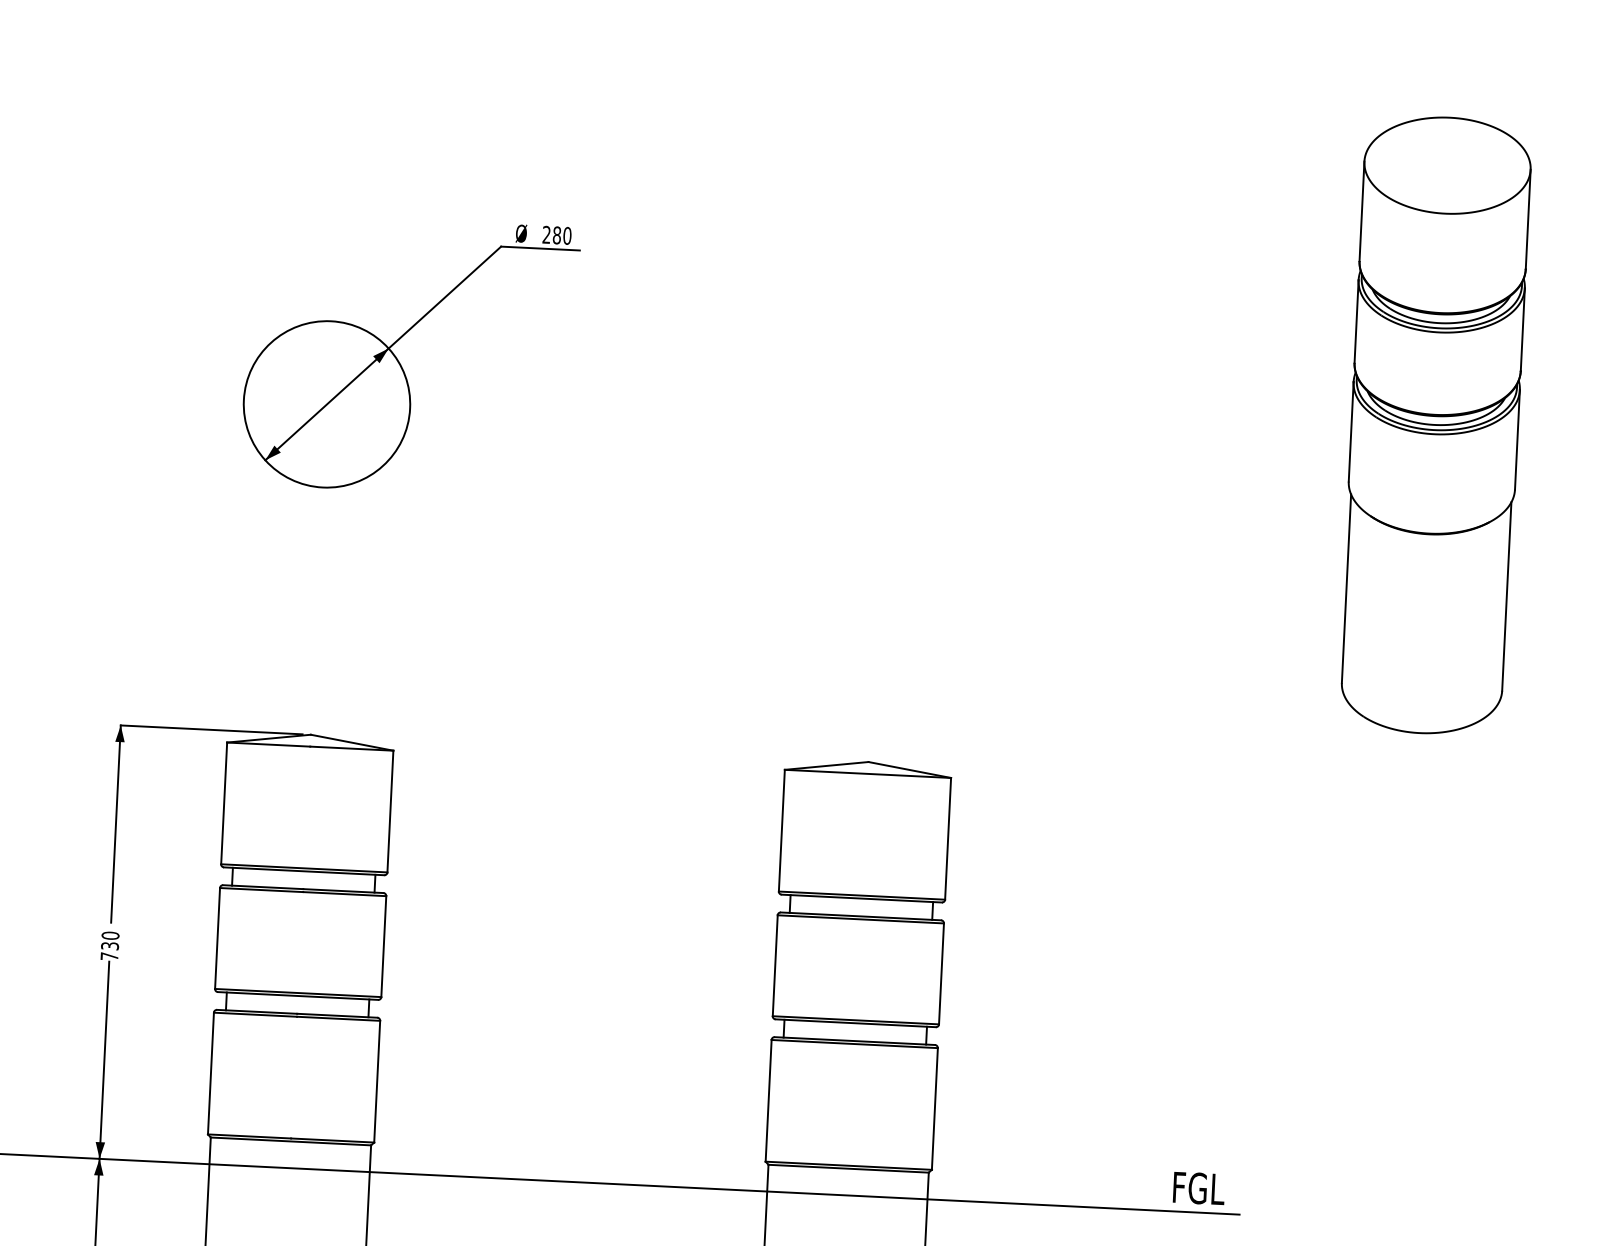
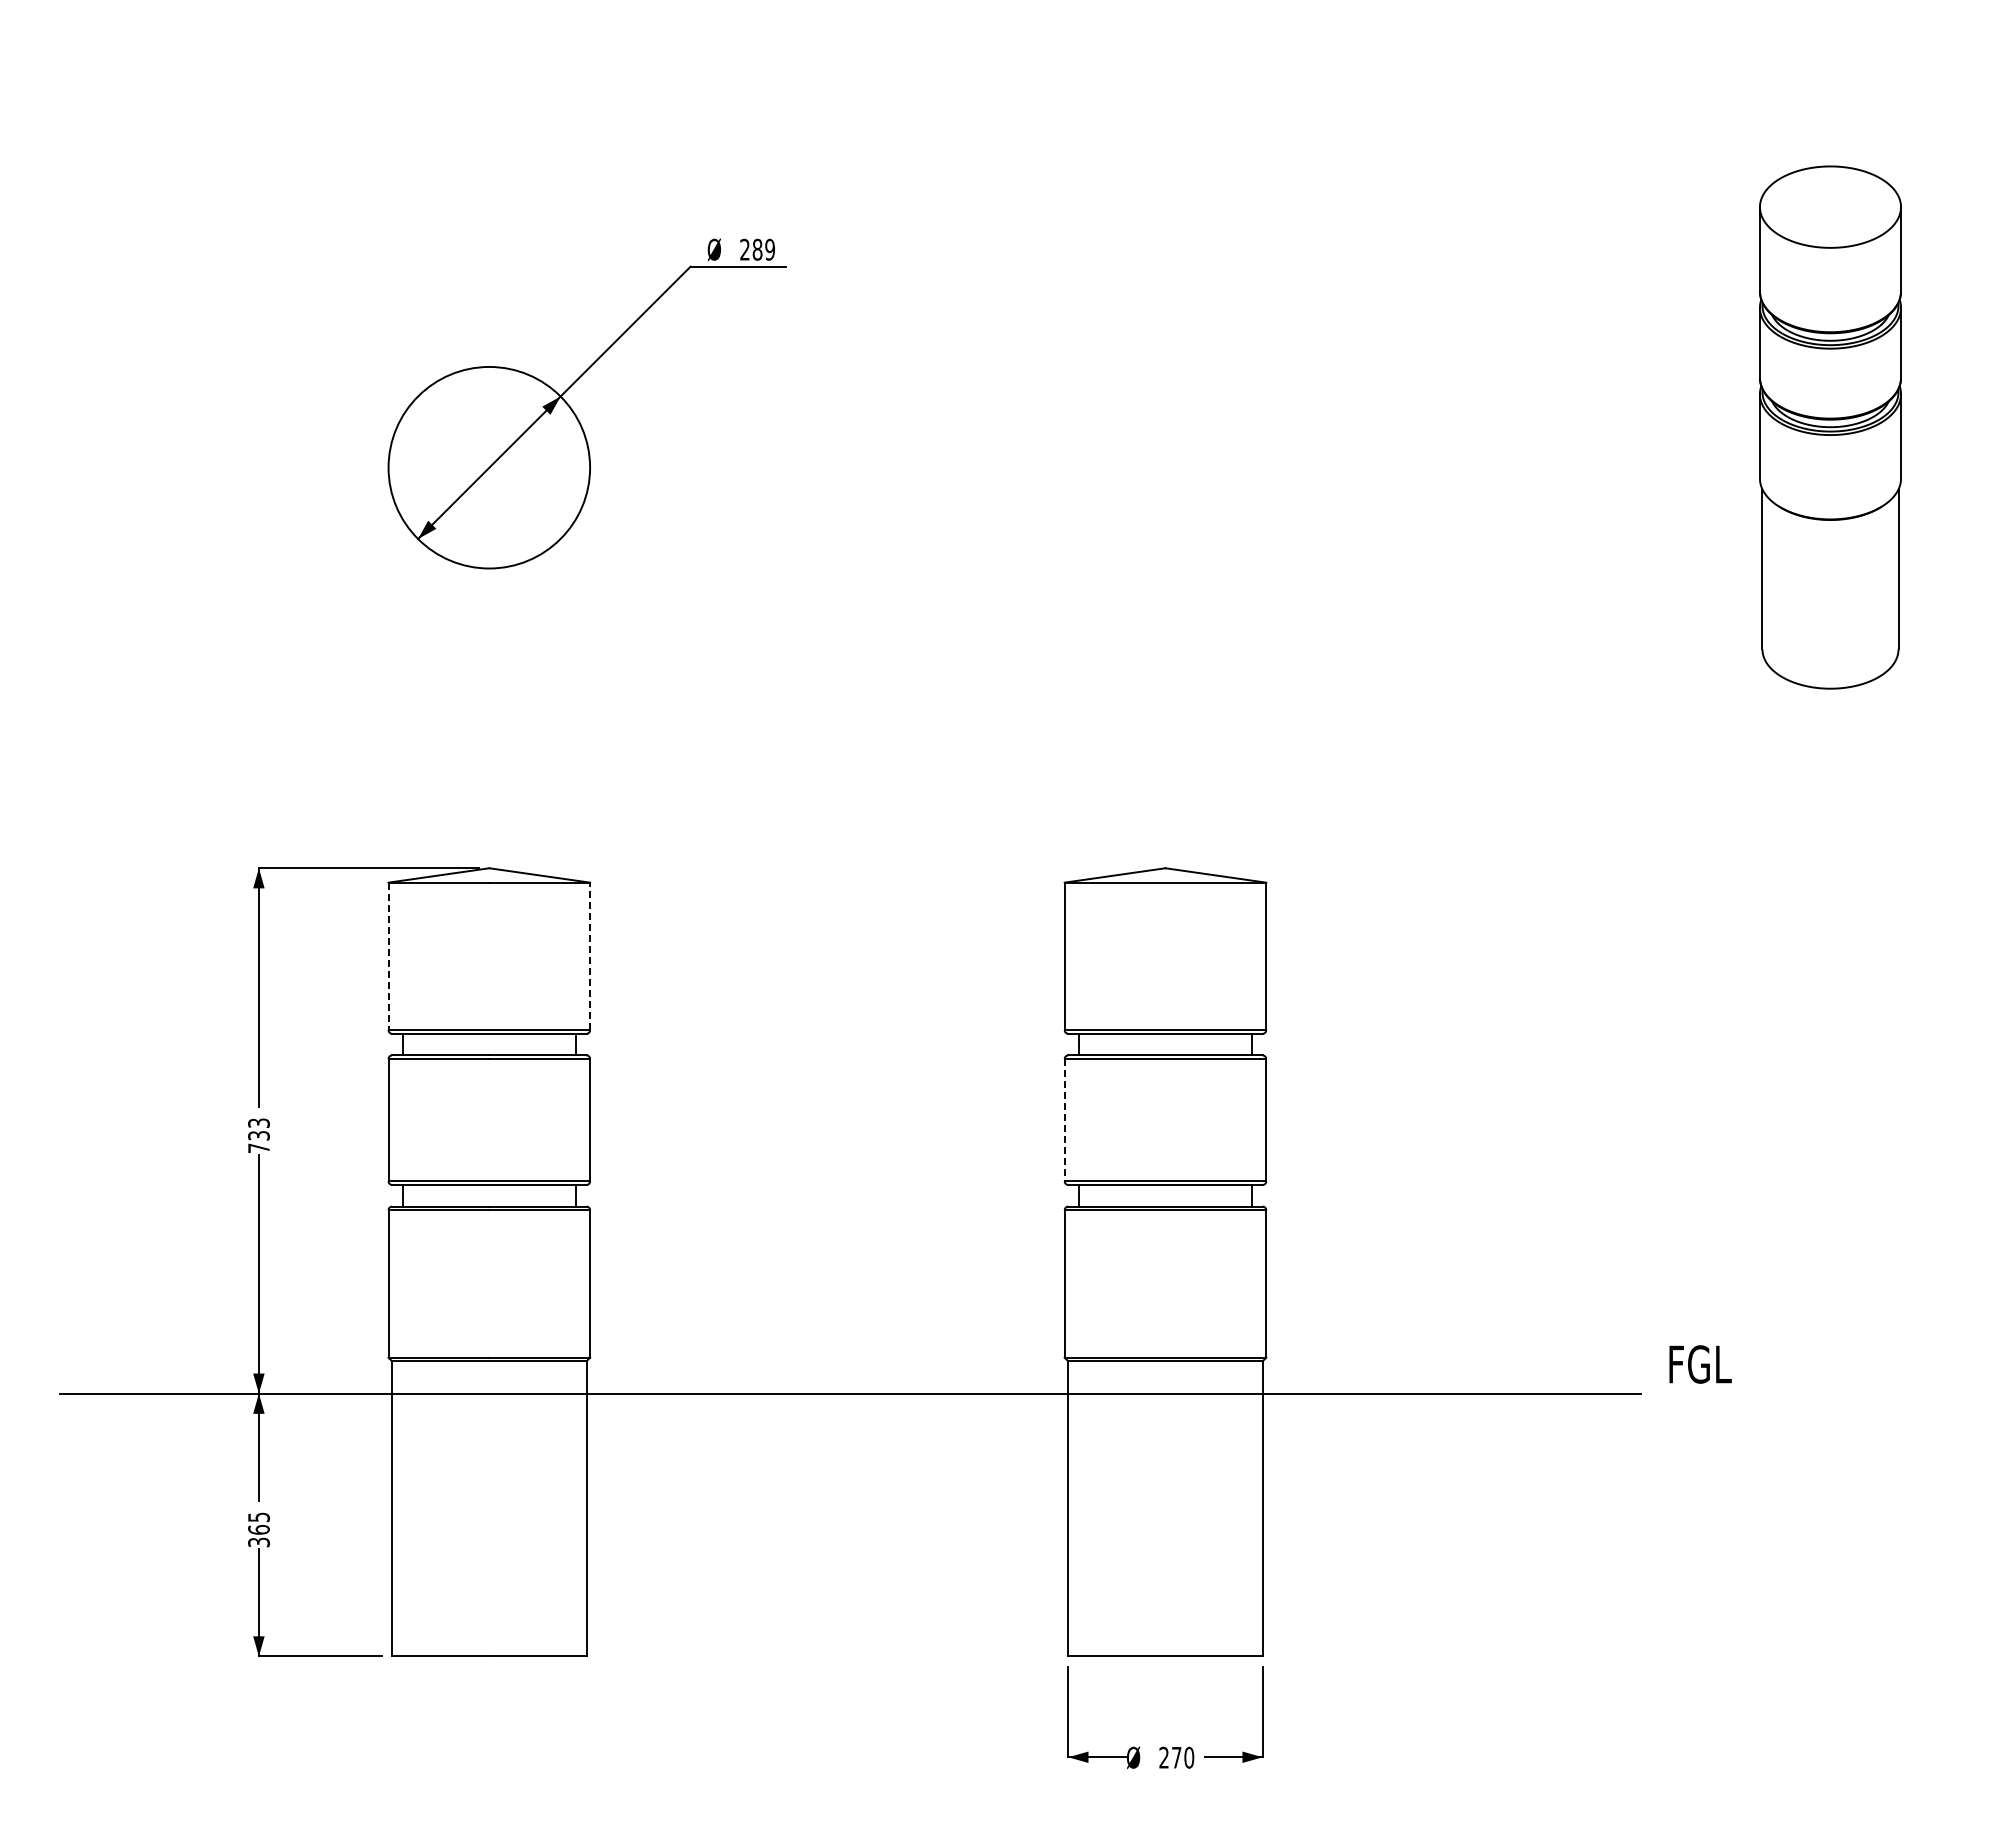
text: (566, 235) -> (769, 249), 280 -> 289
part: (1434, 425) -> (1830, 427), size x0.7
line: (224, 803) -> (388, 956), solid -> dashed
line: (390, 811) -> (590, 956), solid -> dashed
text: (110, 935) -> (258, 1123), 730 -> 733
line: (775, 966) -> (1064, 1120), solid -> dashed
text: (1199, 1188) -> (1700, 1364), moved

